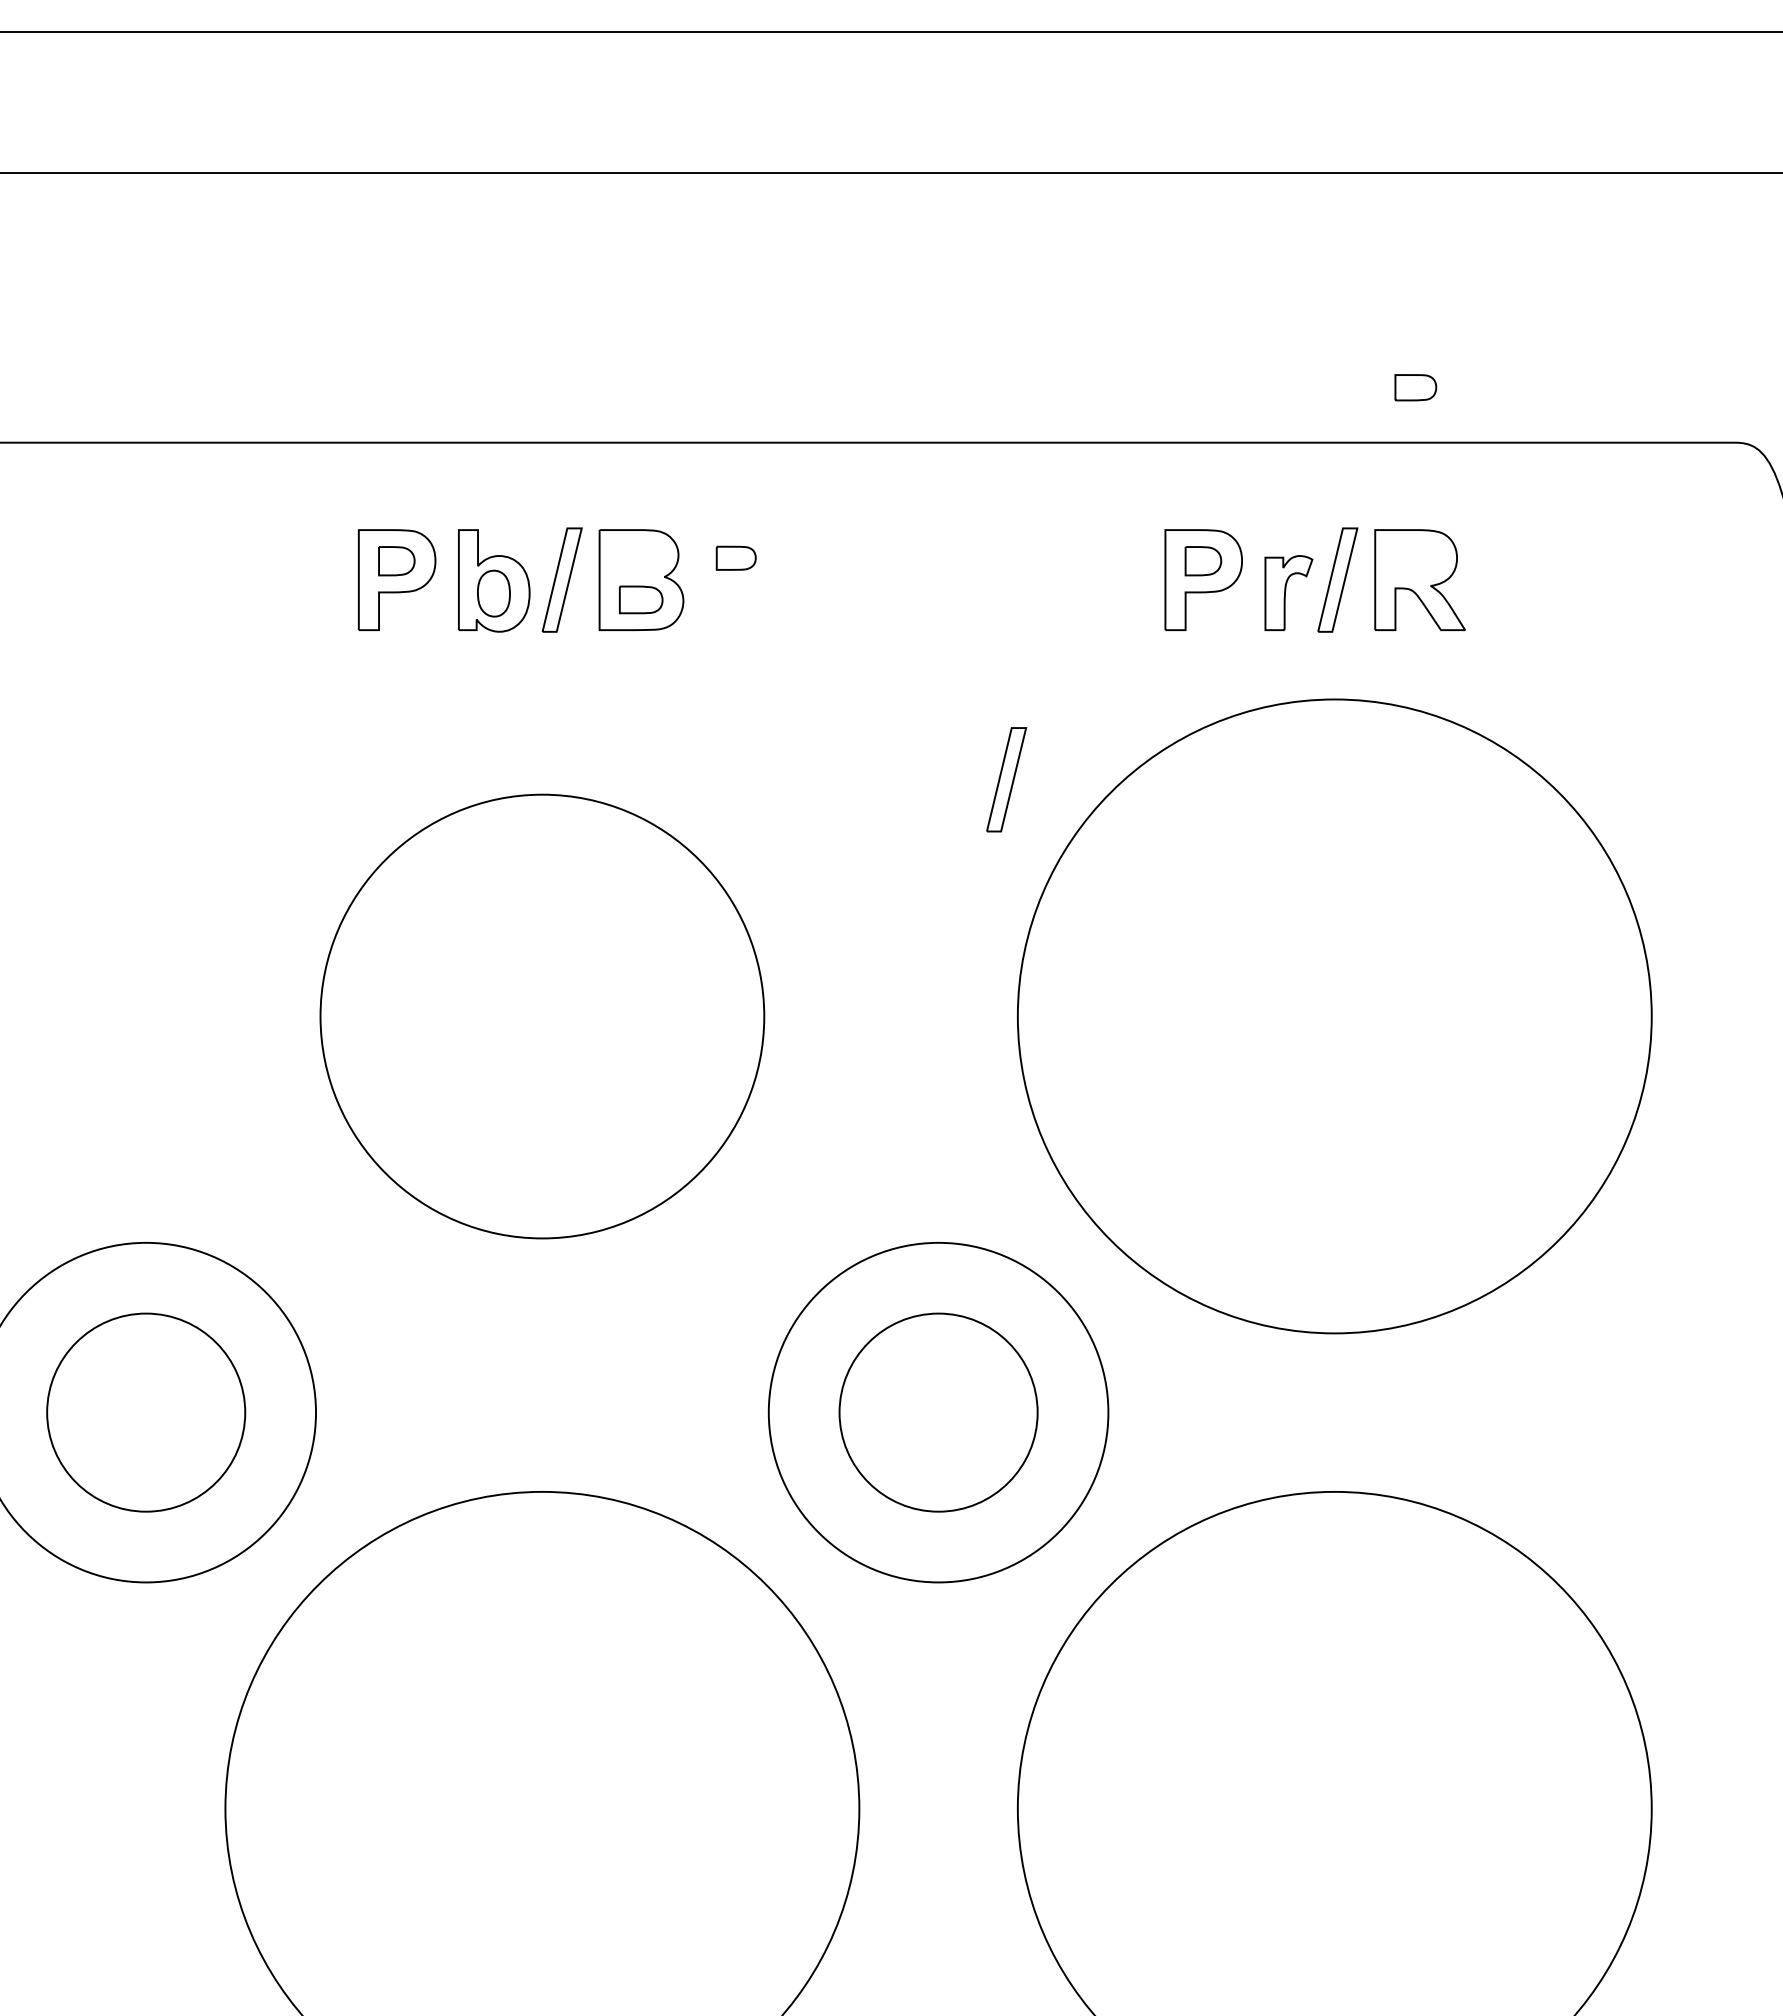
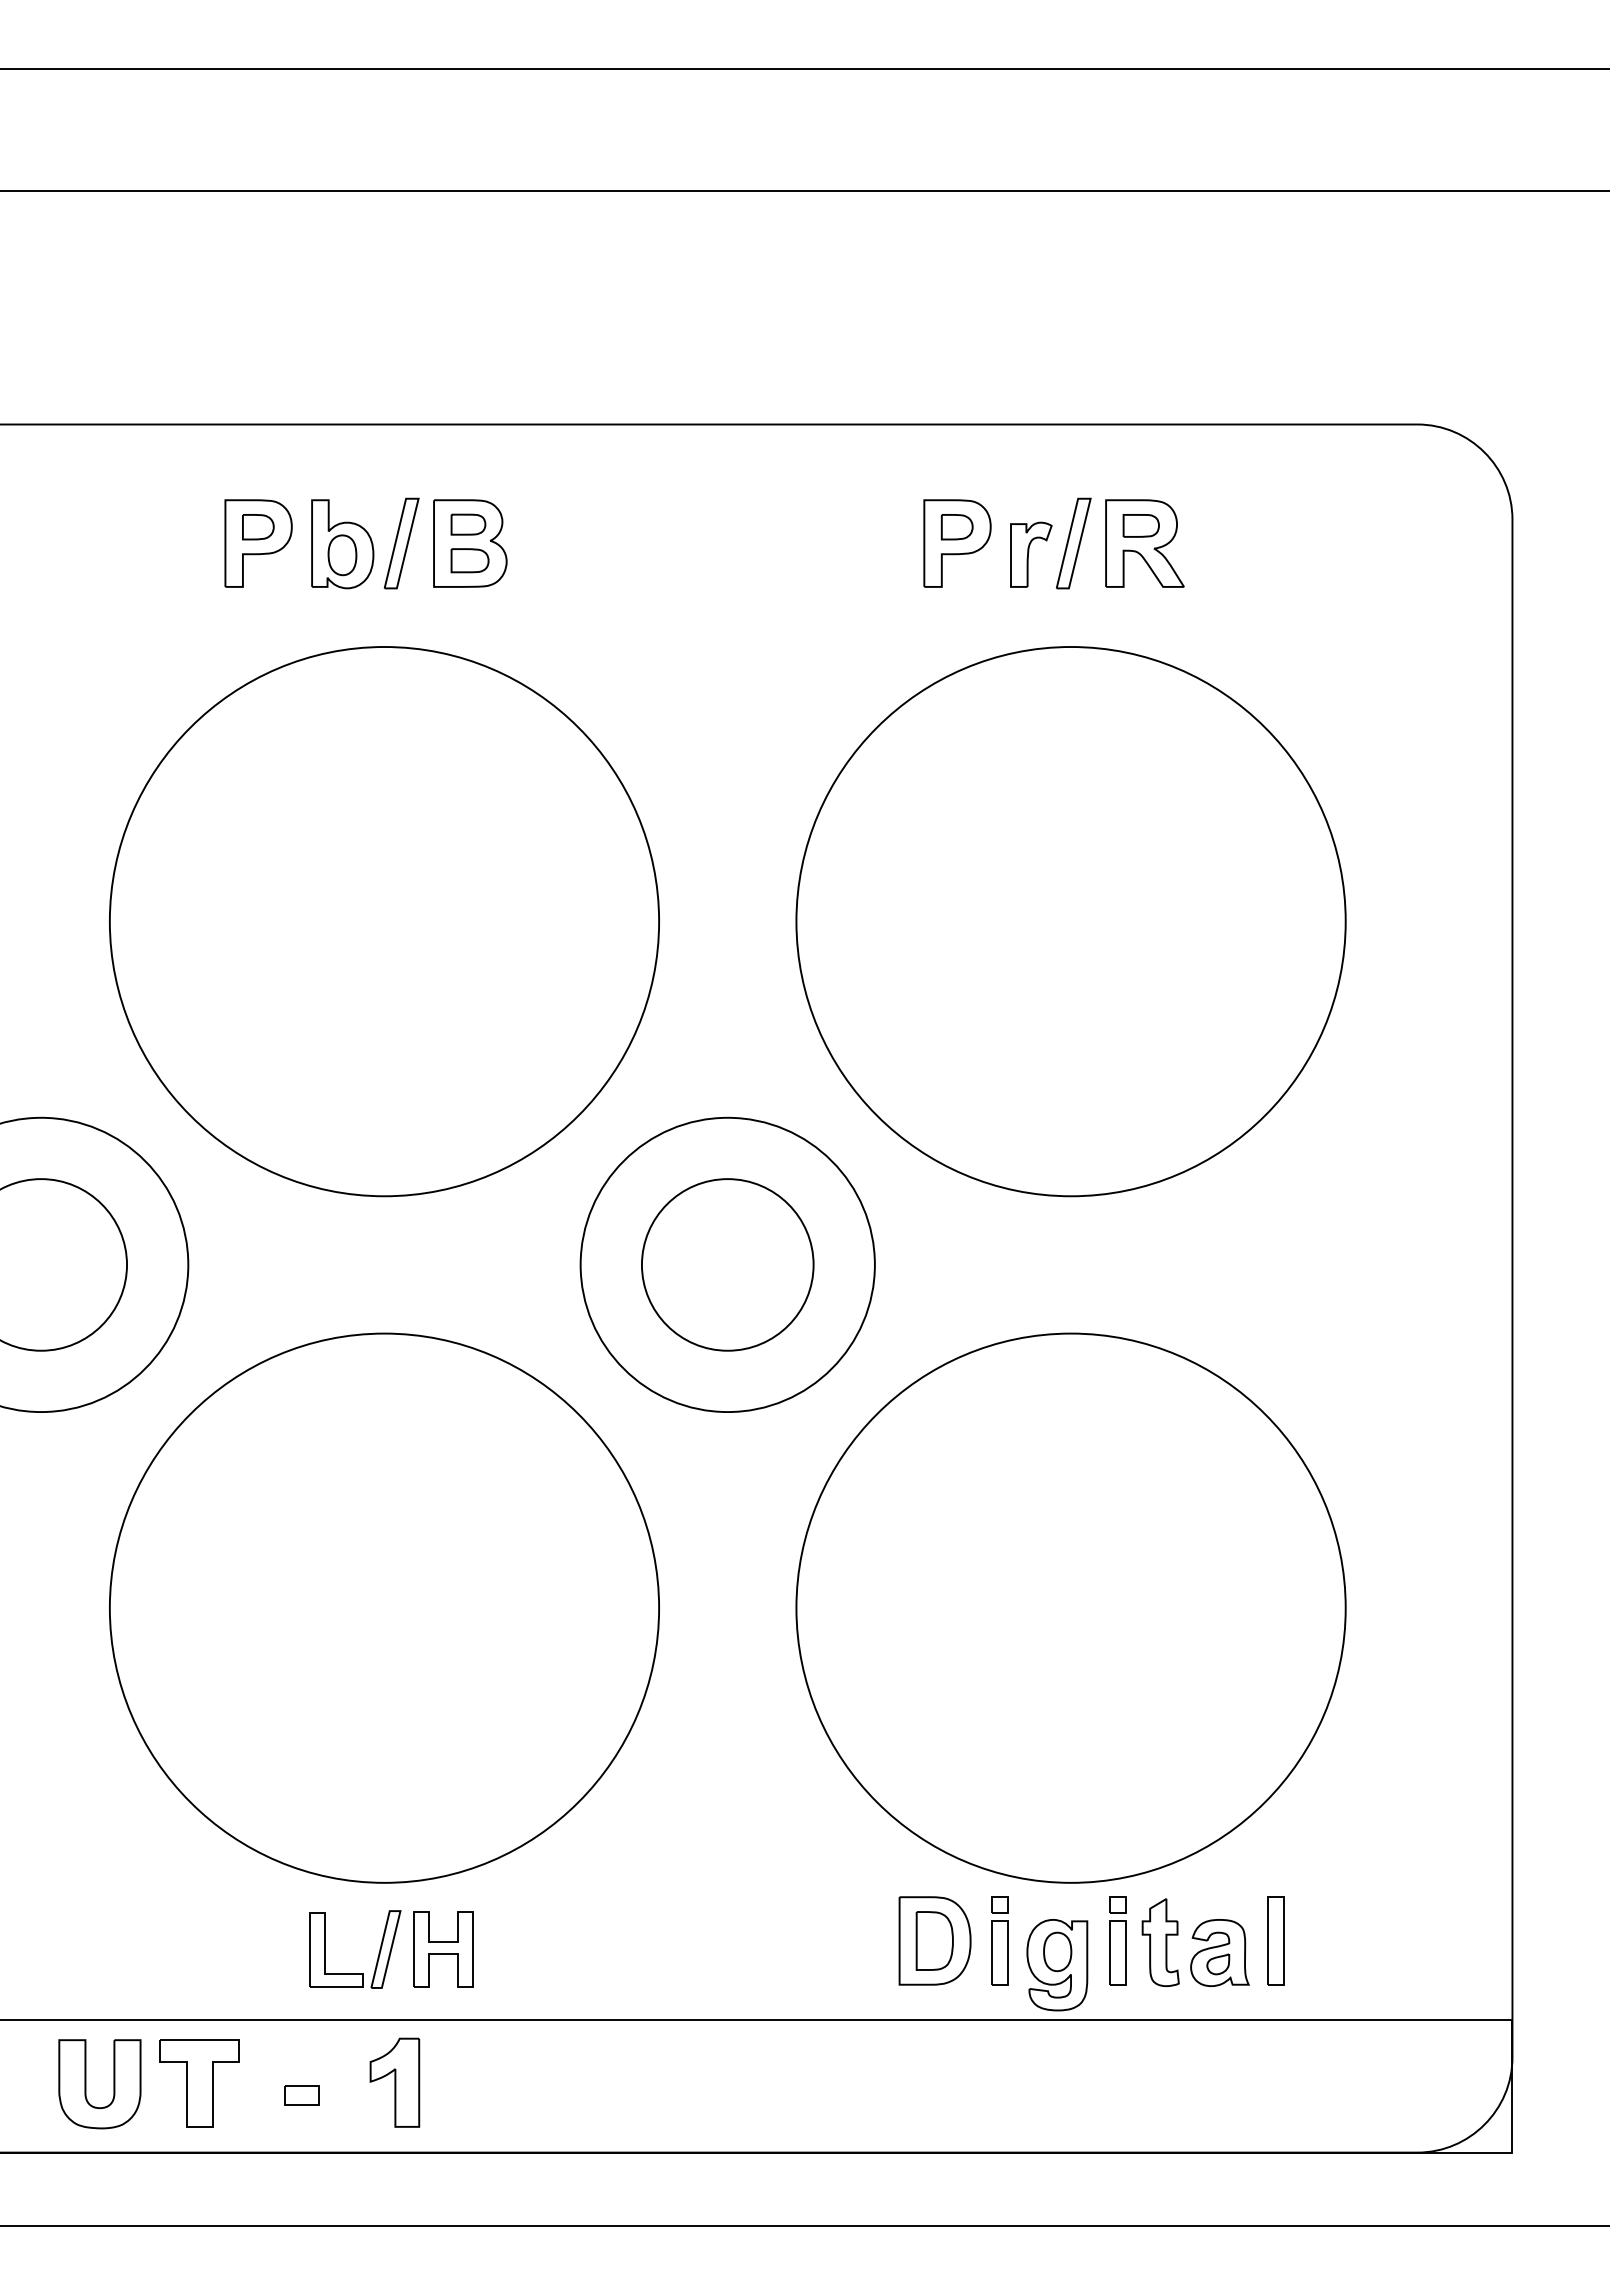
part: (1414, 387) -> (1140, 525), moved
part: (736, 558) -> (468, 524), moved
part: (1006, 779) -> (786, 716), removed
part: (542, 1016) -> (384, 921), size x1.43

